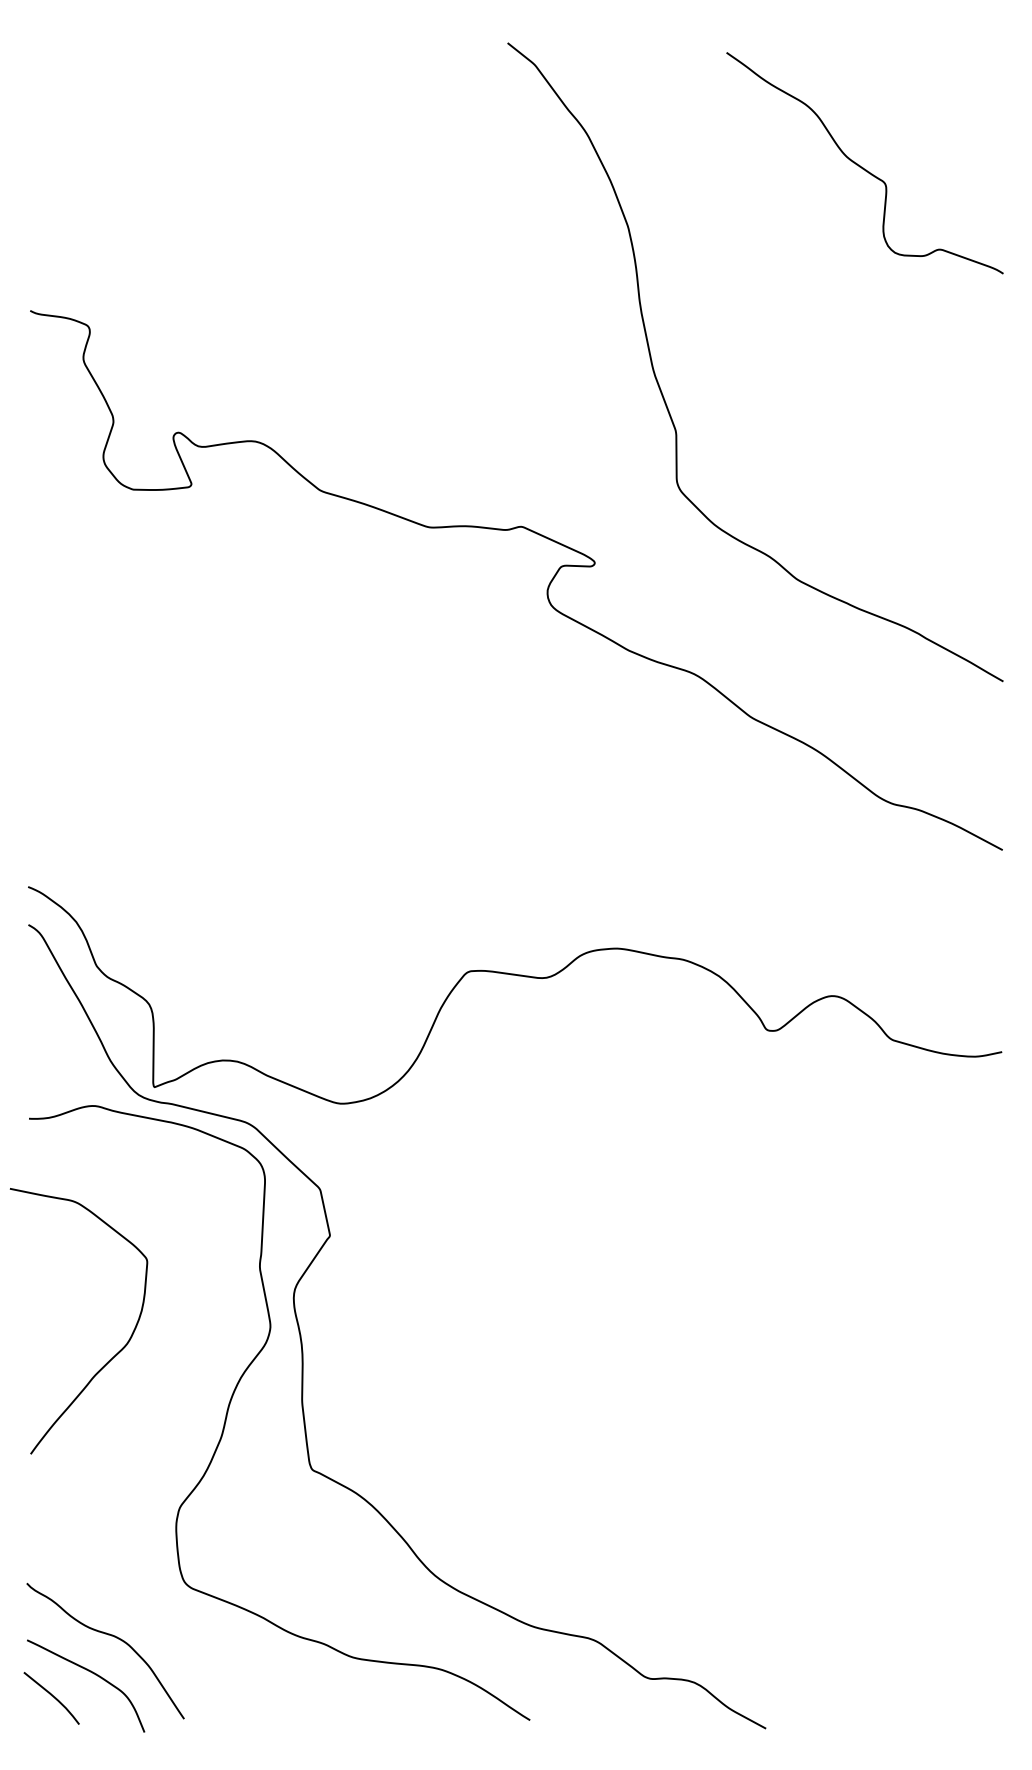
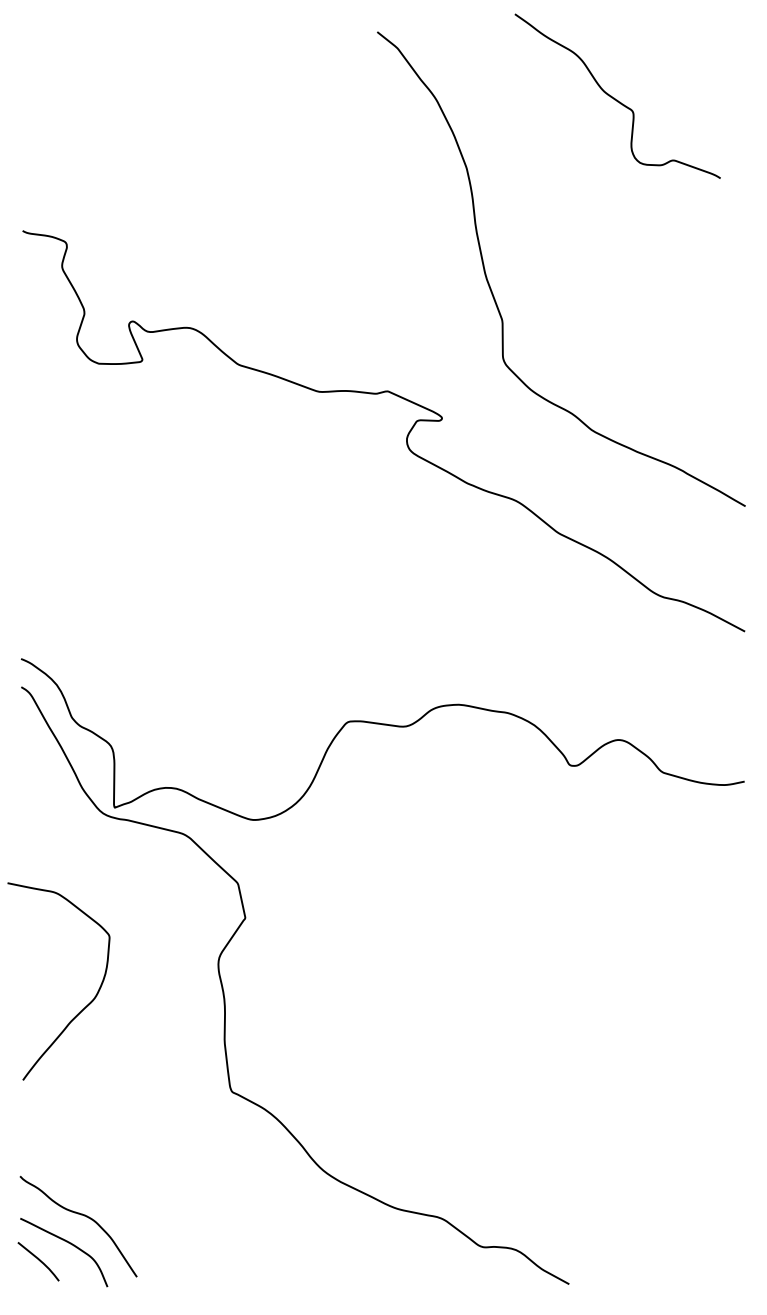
curve: (860, 164) -> (614, 97), moved
curve: (233, 1397) -> (173, 1038), removed

